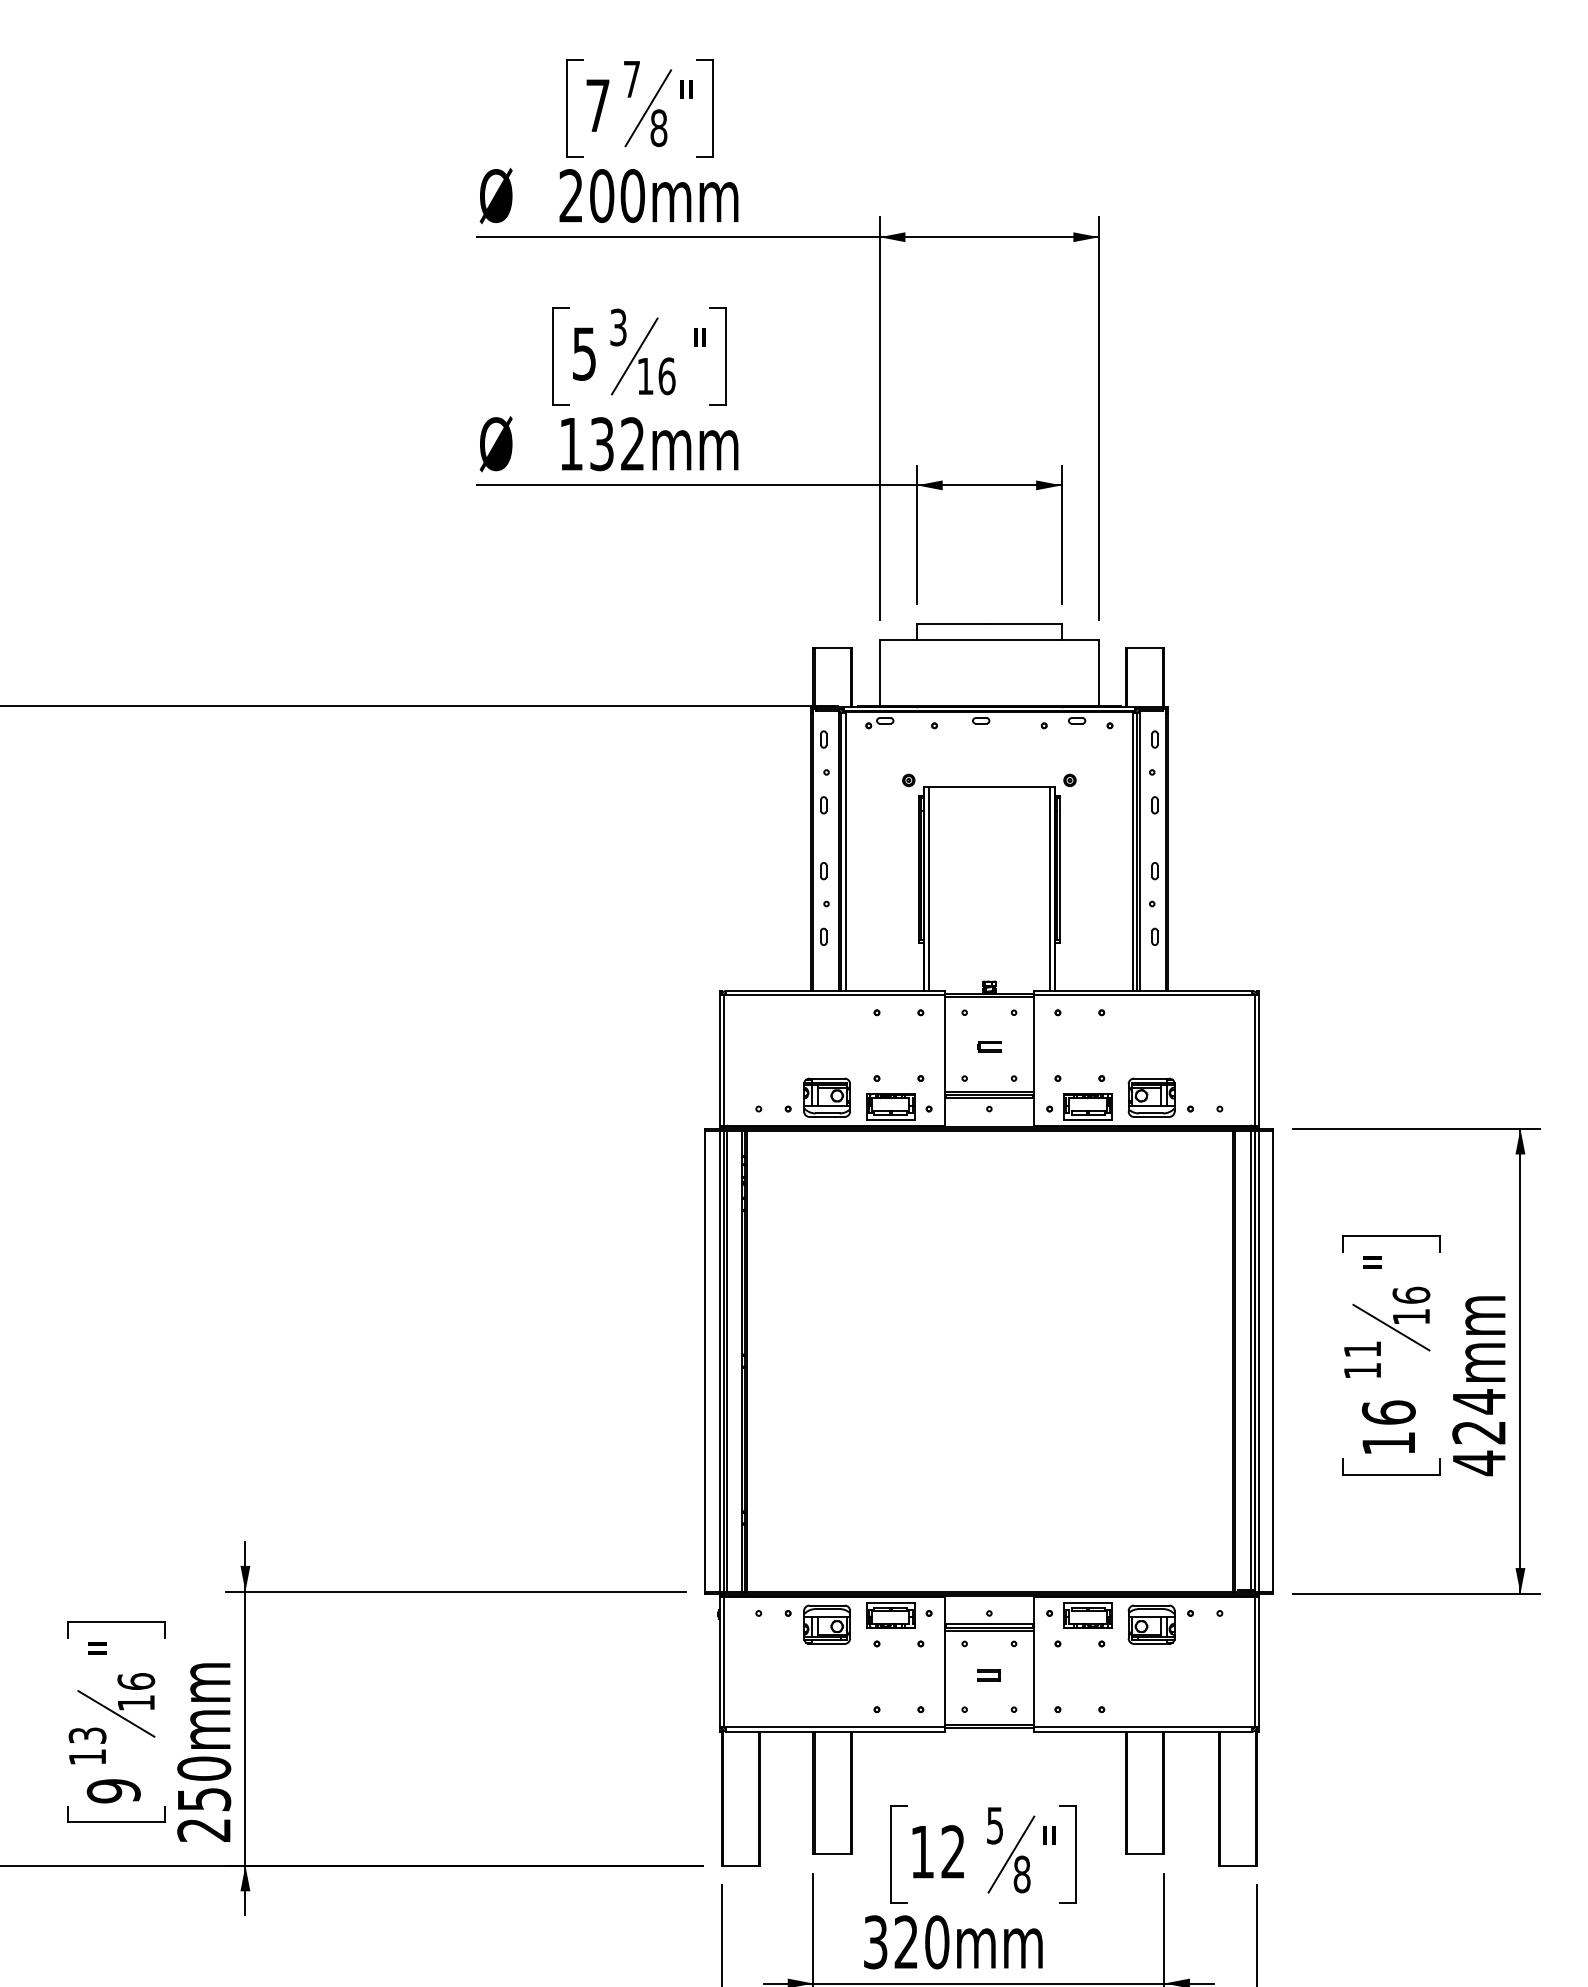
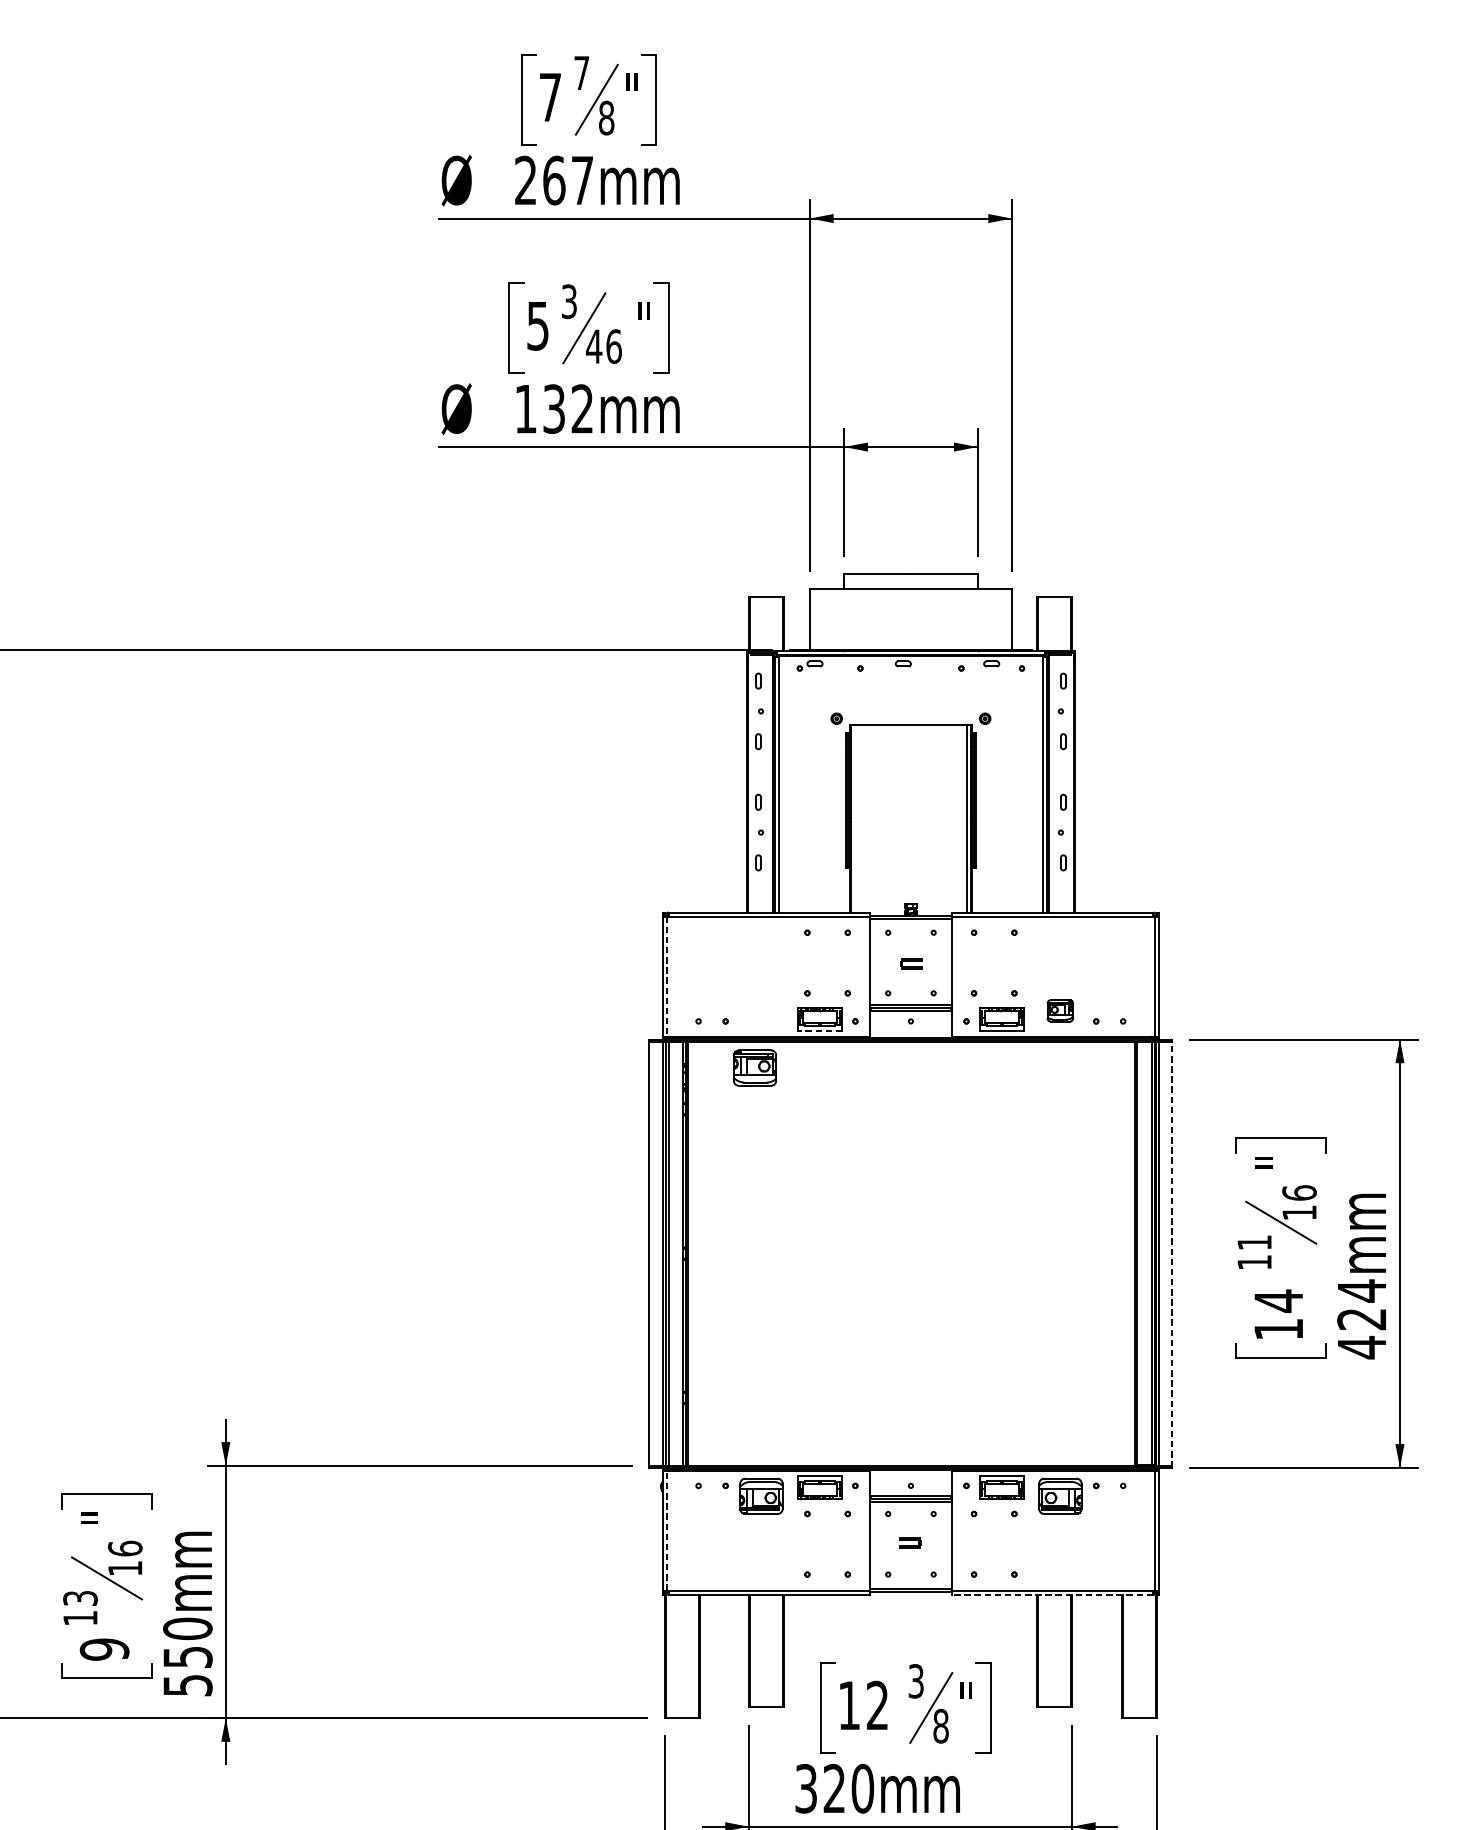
text: (617, 196) -> (568, 181), 200mm -> 267mm
text: (645, 376) -> (594, 346), 16 -> 46
line: (928, 888) -> (854, 818), removed
line: (724, 1060) -> (666, 976), solid -> dashed
part: (826, 1097) -> (754, 1067), moved
part: (1151, 1097) -> (1060, 1010), size x0.6
line: (890, 1119) -> (819, 1031), solid -> dashed
line: (1273, 1360) -> (1172, 1252), solid -> dashed
text: (1388, 1412) -> (1278, 1300), 16 -> 14
line: (724, 1661) -> (666, 1530), solid -> dashed
line: (1142, 1731) -> (1051, 1594), solid -> dashed
text: (995, 1824) -> (916, 1680), 5 -> 3
text: (204, 1830) -> (188, 1685), 250mm -> 550mm

